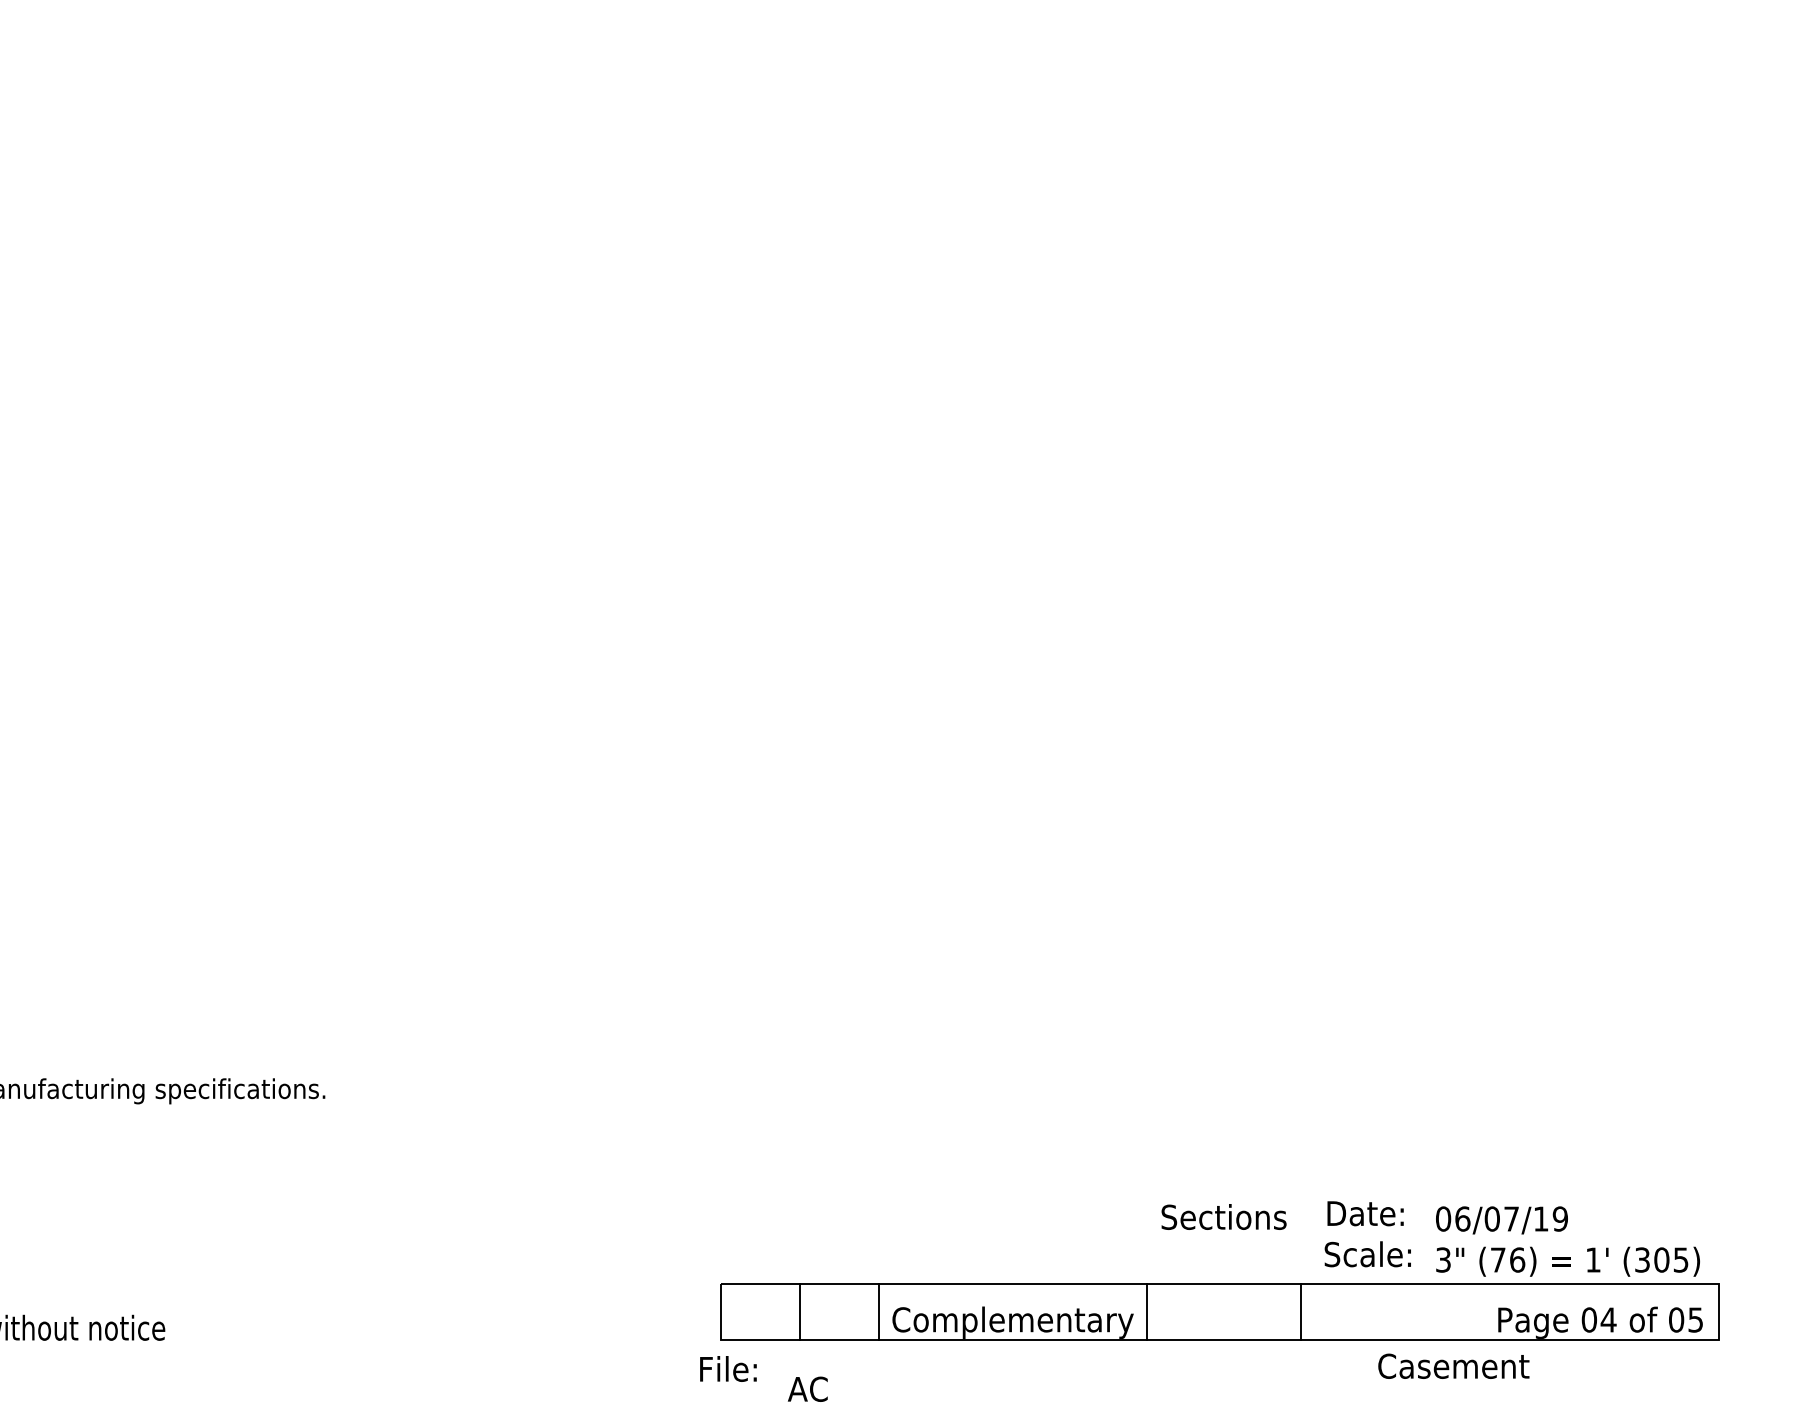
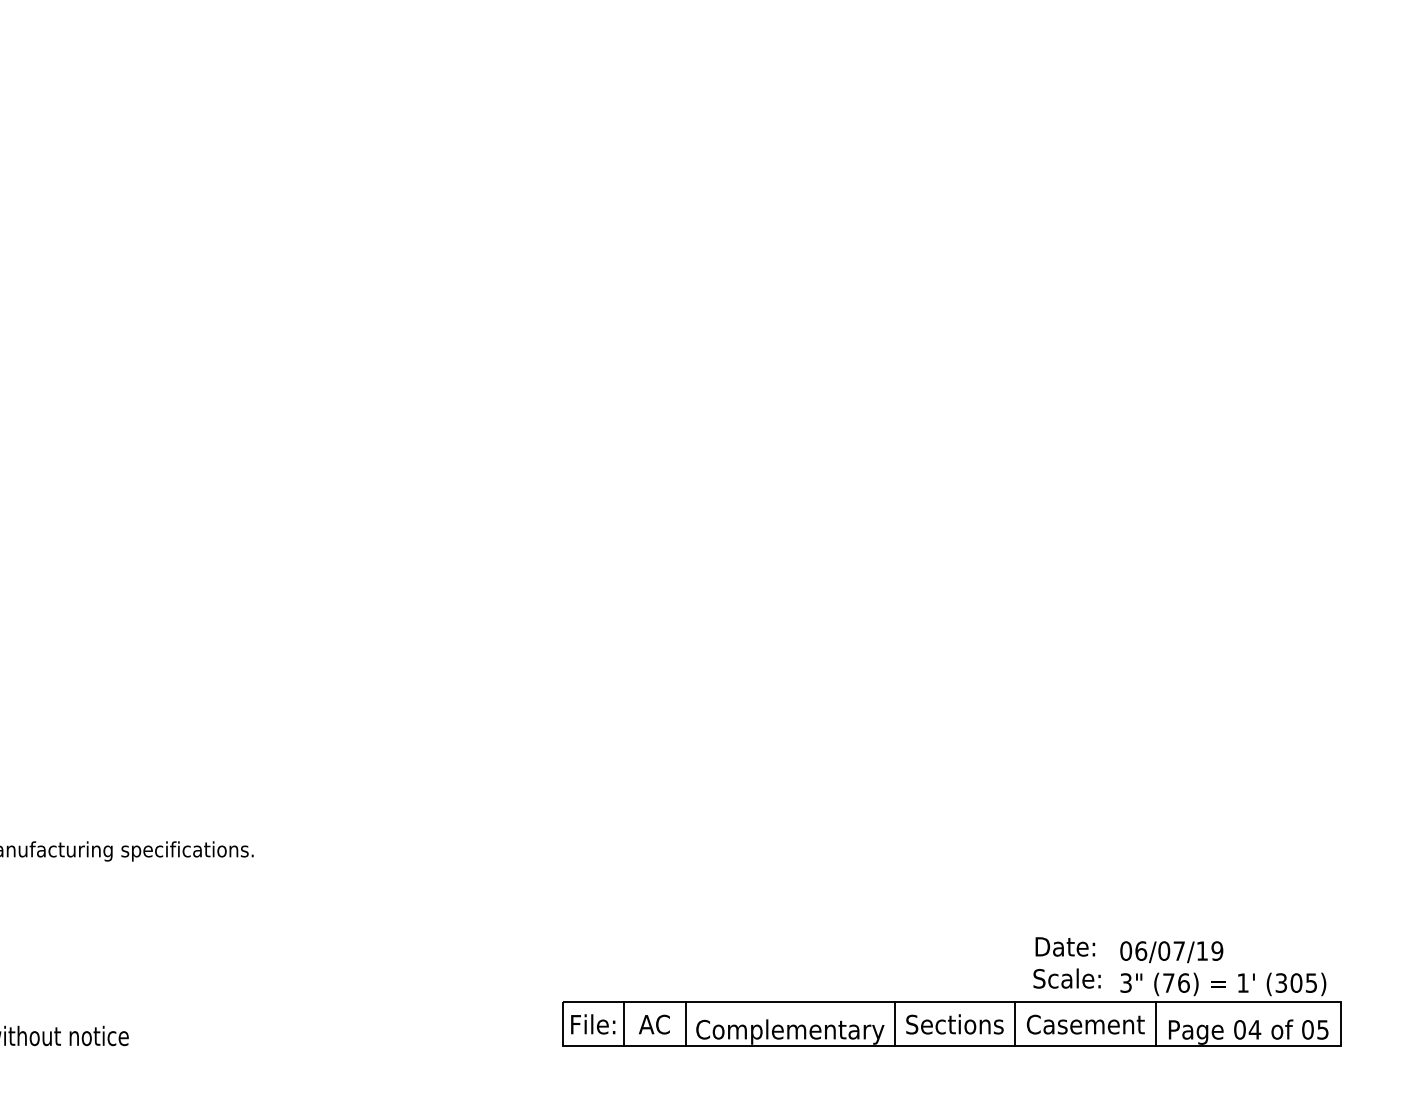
text: (1223, 1216) -> (954, 1024), moved
line: (1481, 1312) -> (1155, 1024), added
text: (1453, 1365) -> (1085, 1024), moved
text: (728, 1368) -> (593, 1024), moved
text: (807, 1388) -> (654, 1024), moved

